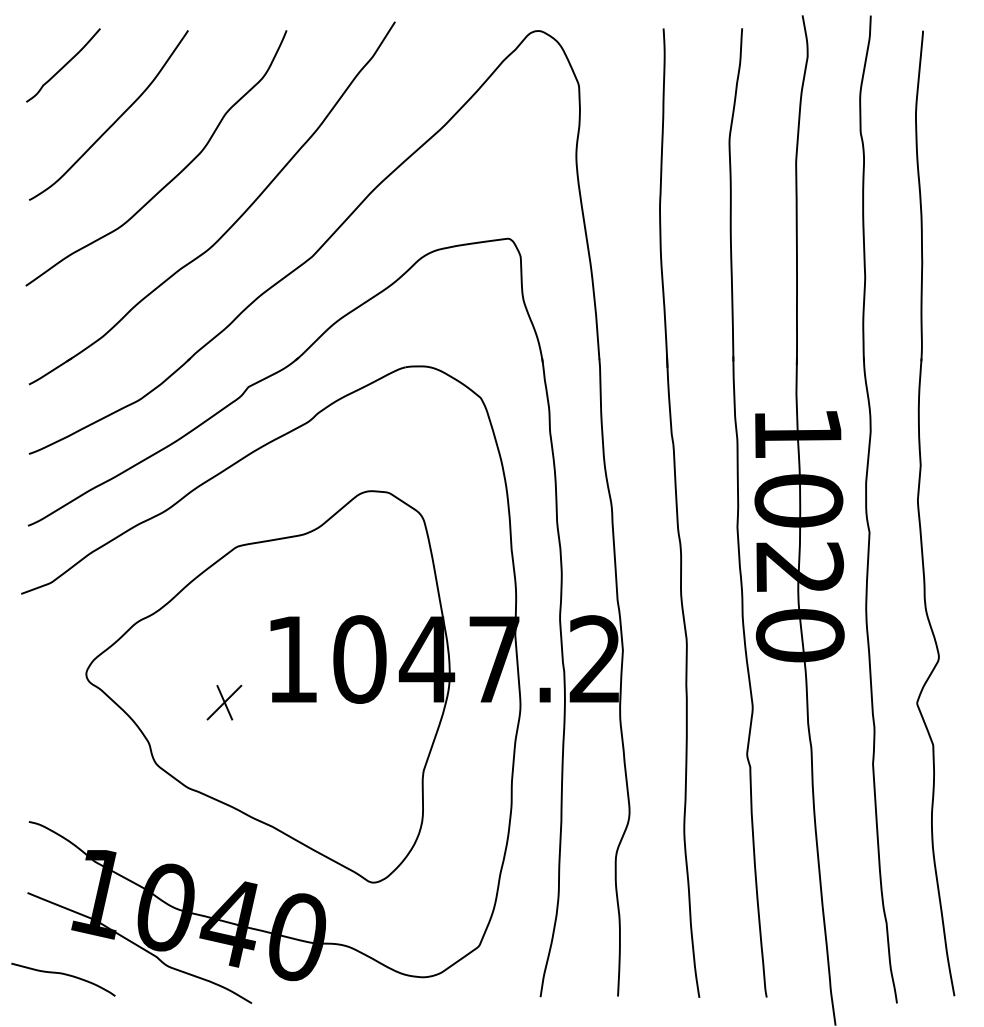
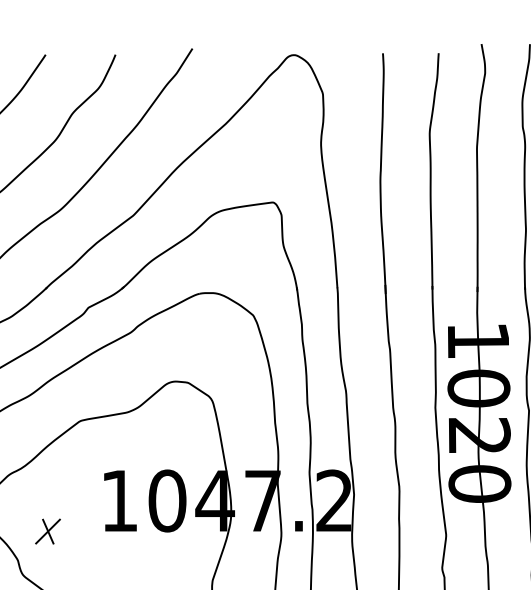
part: (224, 702) -> (48, 531), moved

